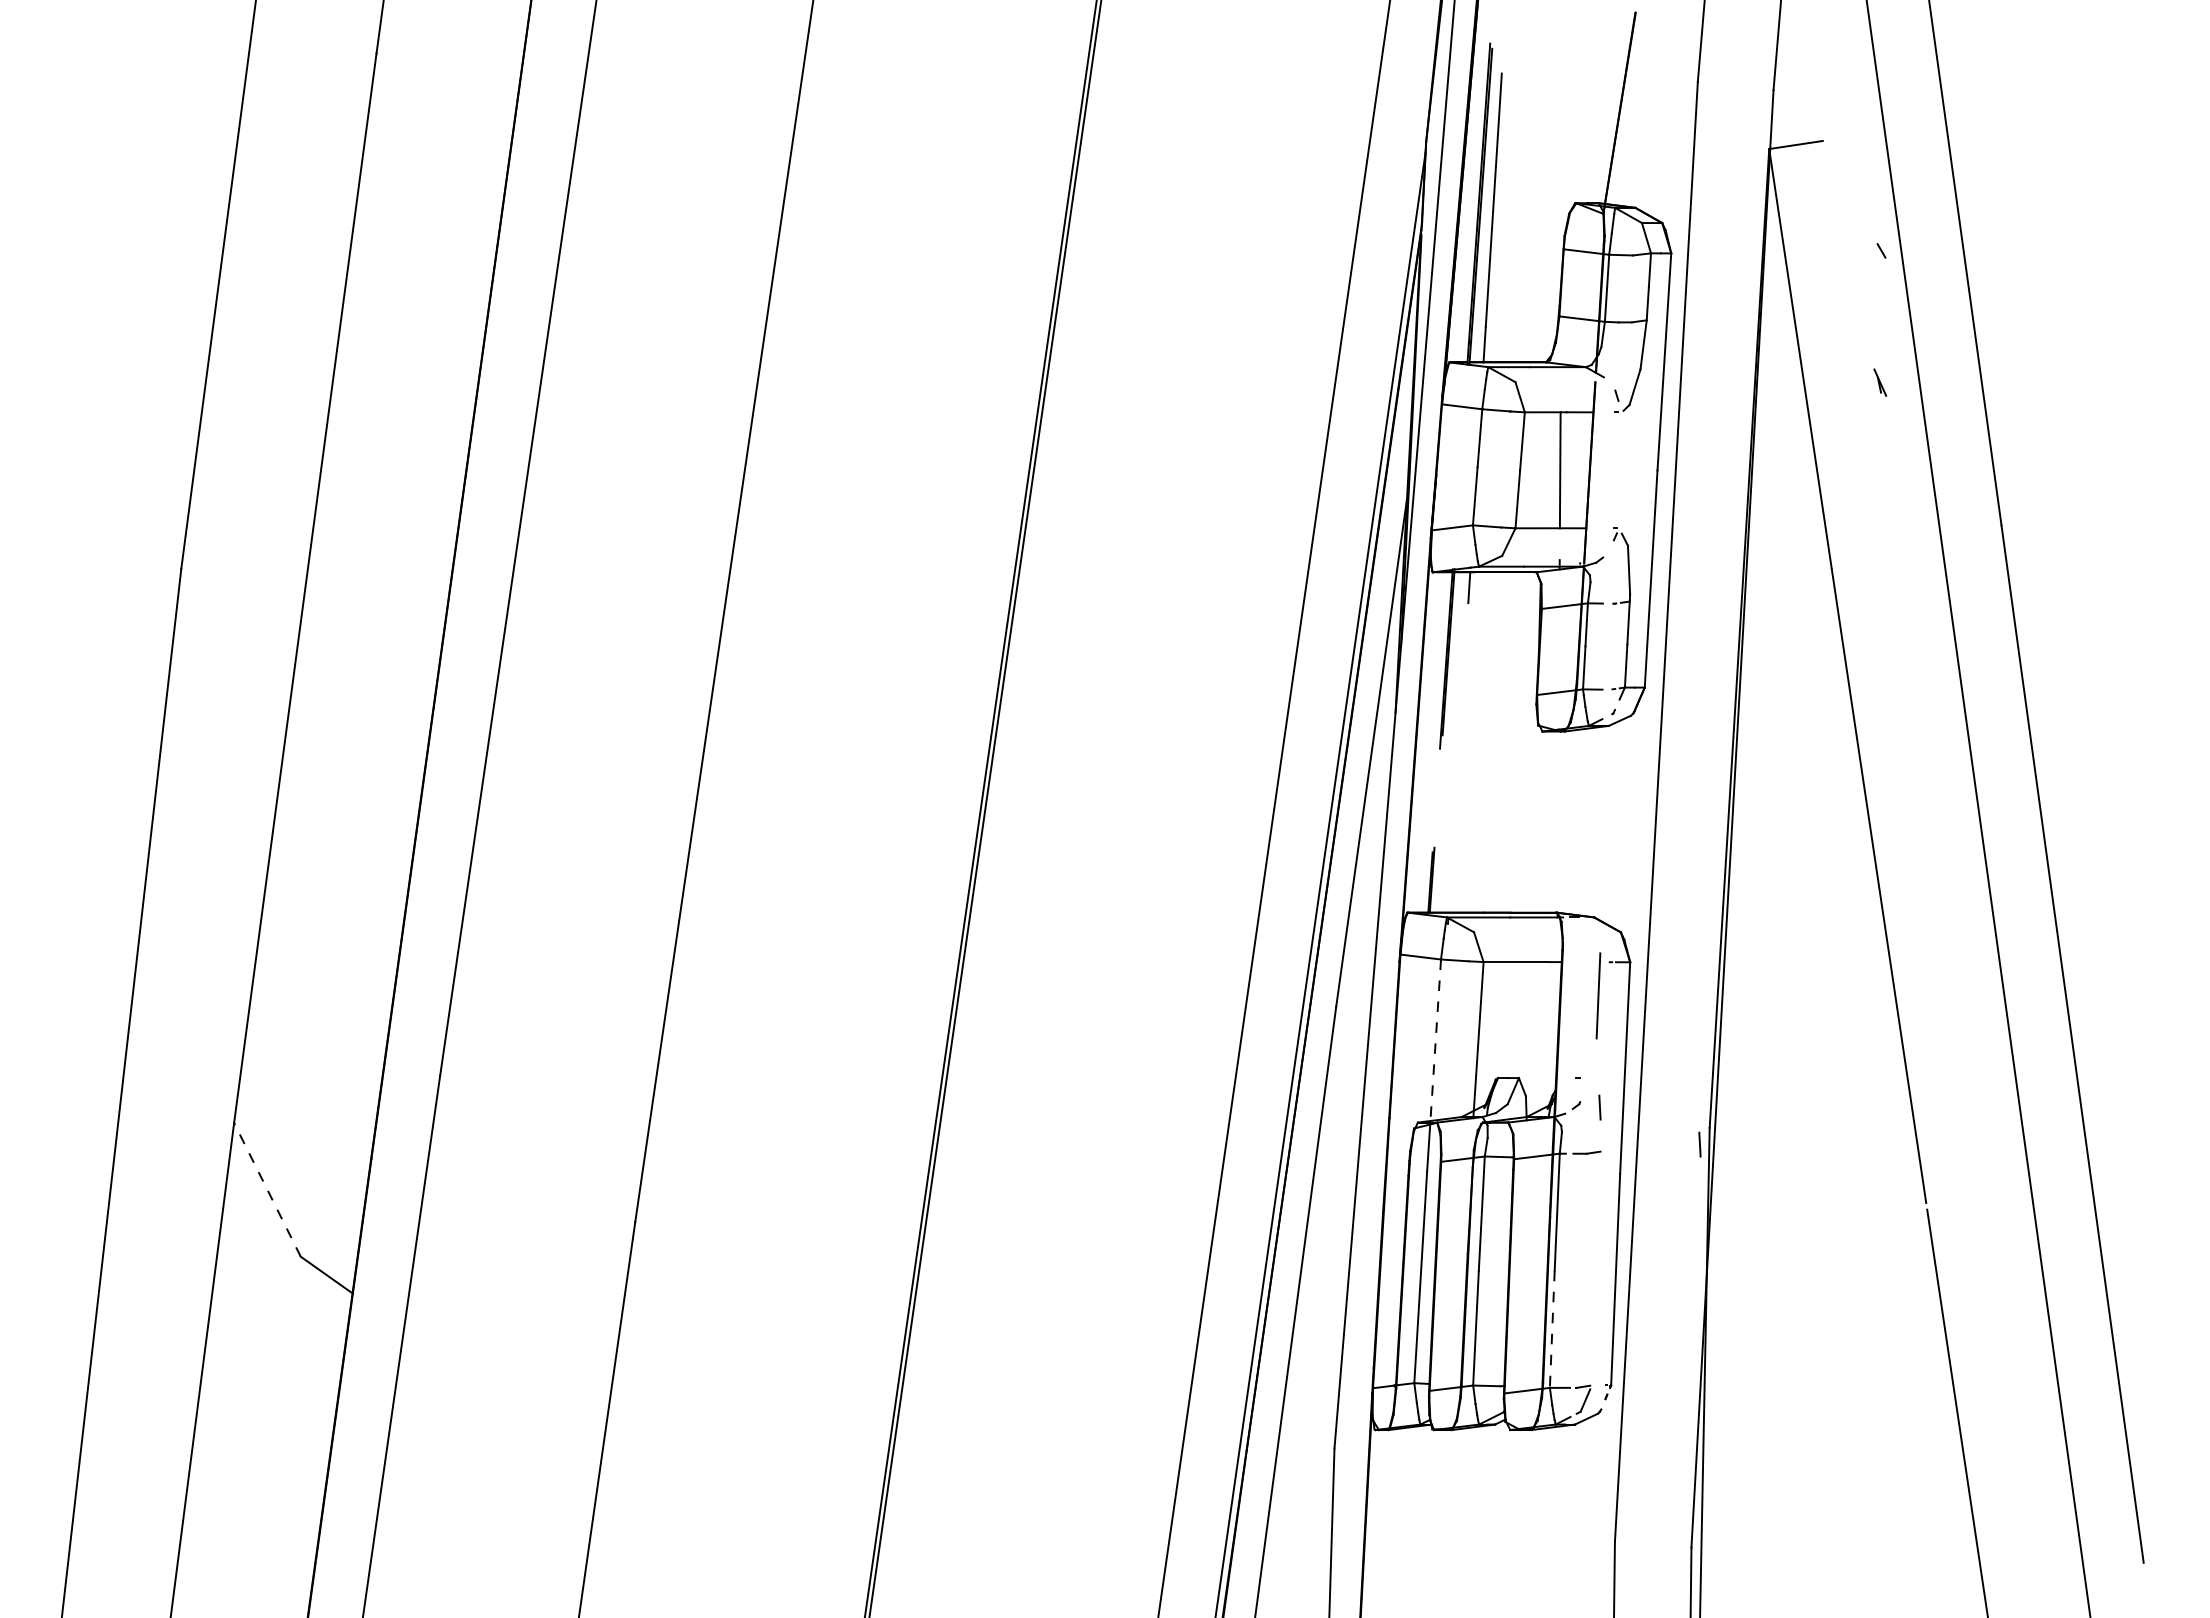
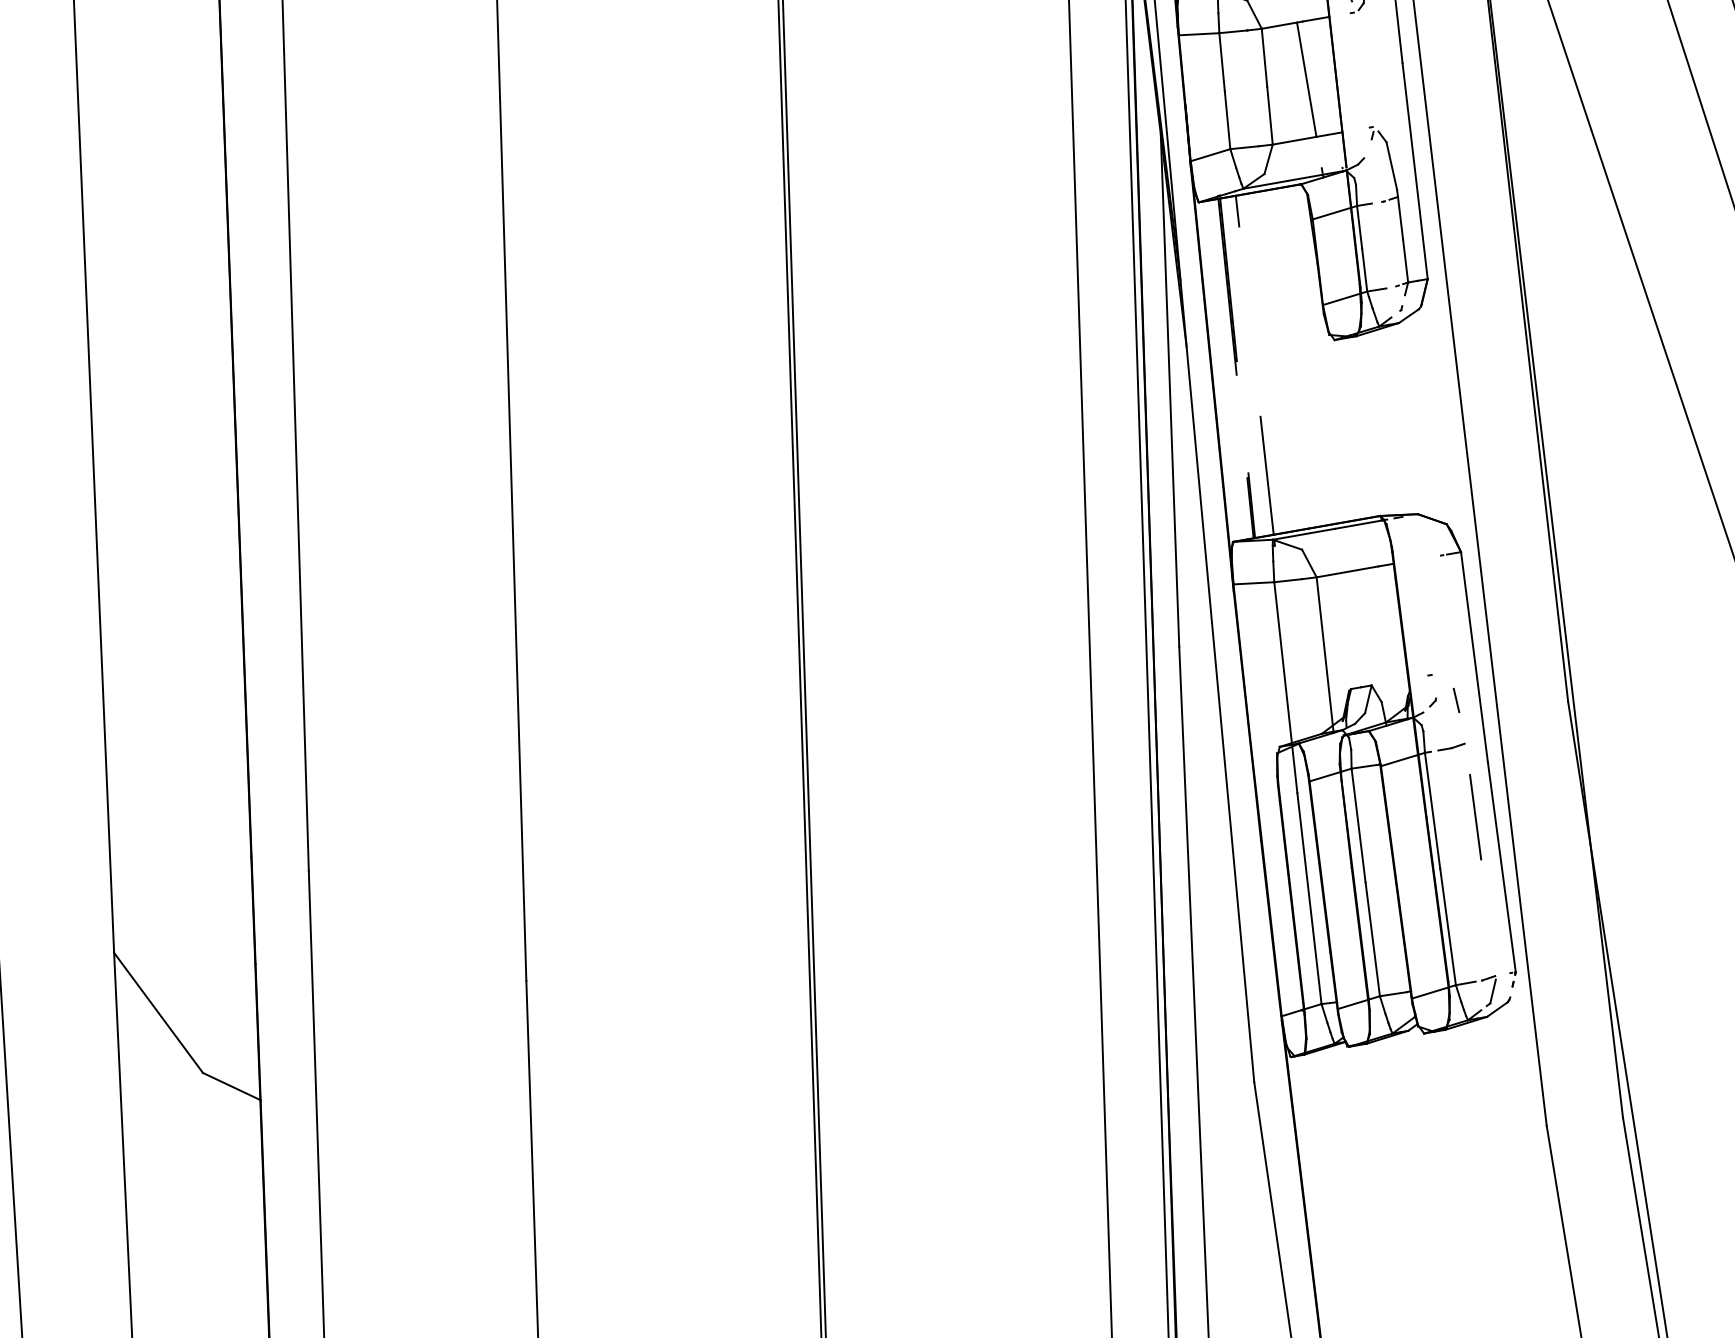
line: (1452, 853) -> (1267, 475), added
line: (1598, 995) -> (1475, 816), moved
line: (1435, 1040) -> (1282, 662), dashed -> solid
line: (1699, 1144) -> (1560, 719), removed
line: (267, 1189) -> (158, 1012), dashed -> solid
line: (1552, 1329) -> (1448, 927), dashed -> solid

